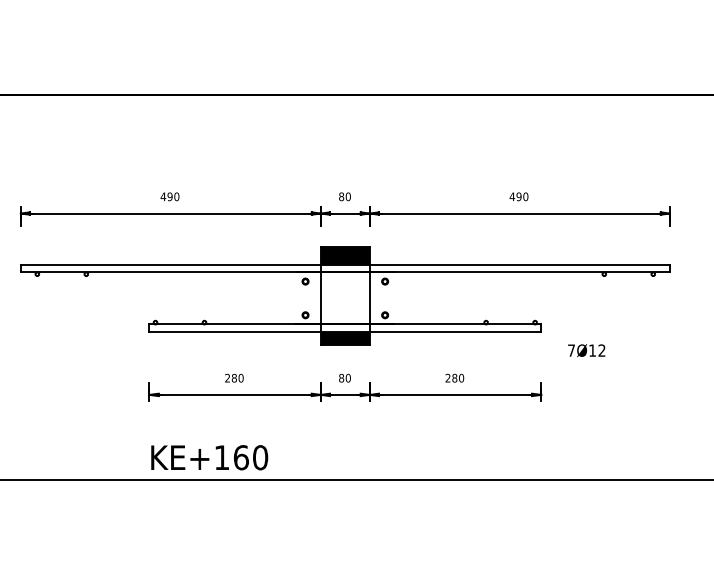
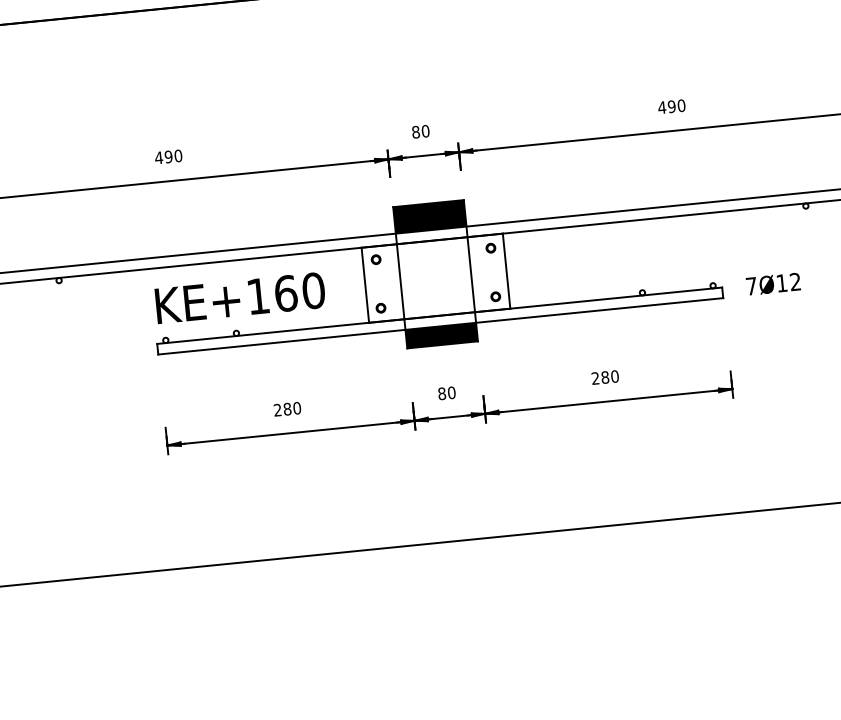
line: (296, 298) -> (365, 285), added
line: (394, 298) -> (506, 271), added
text: (586, 350) -> (773, 283), moved
text: (209, 457) -> (240, 297), moved

